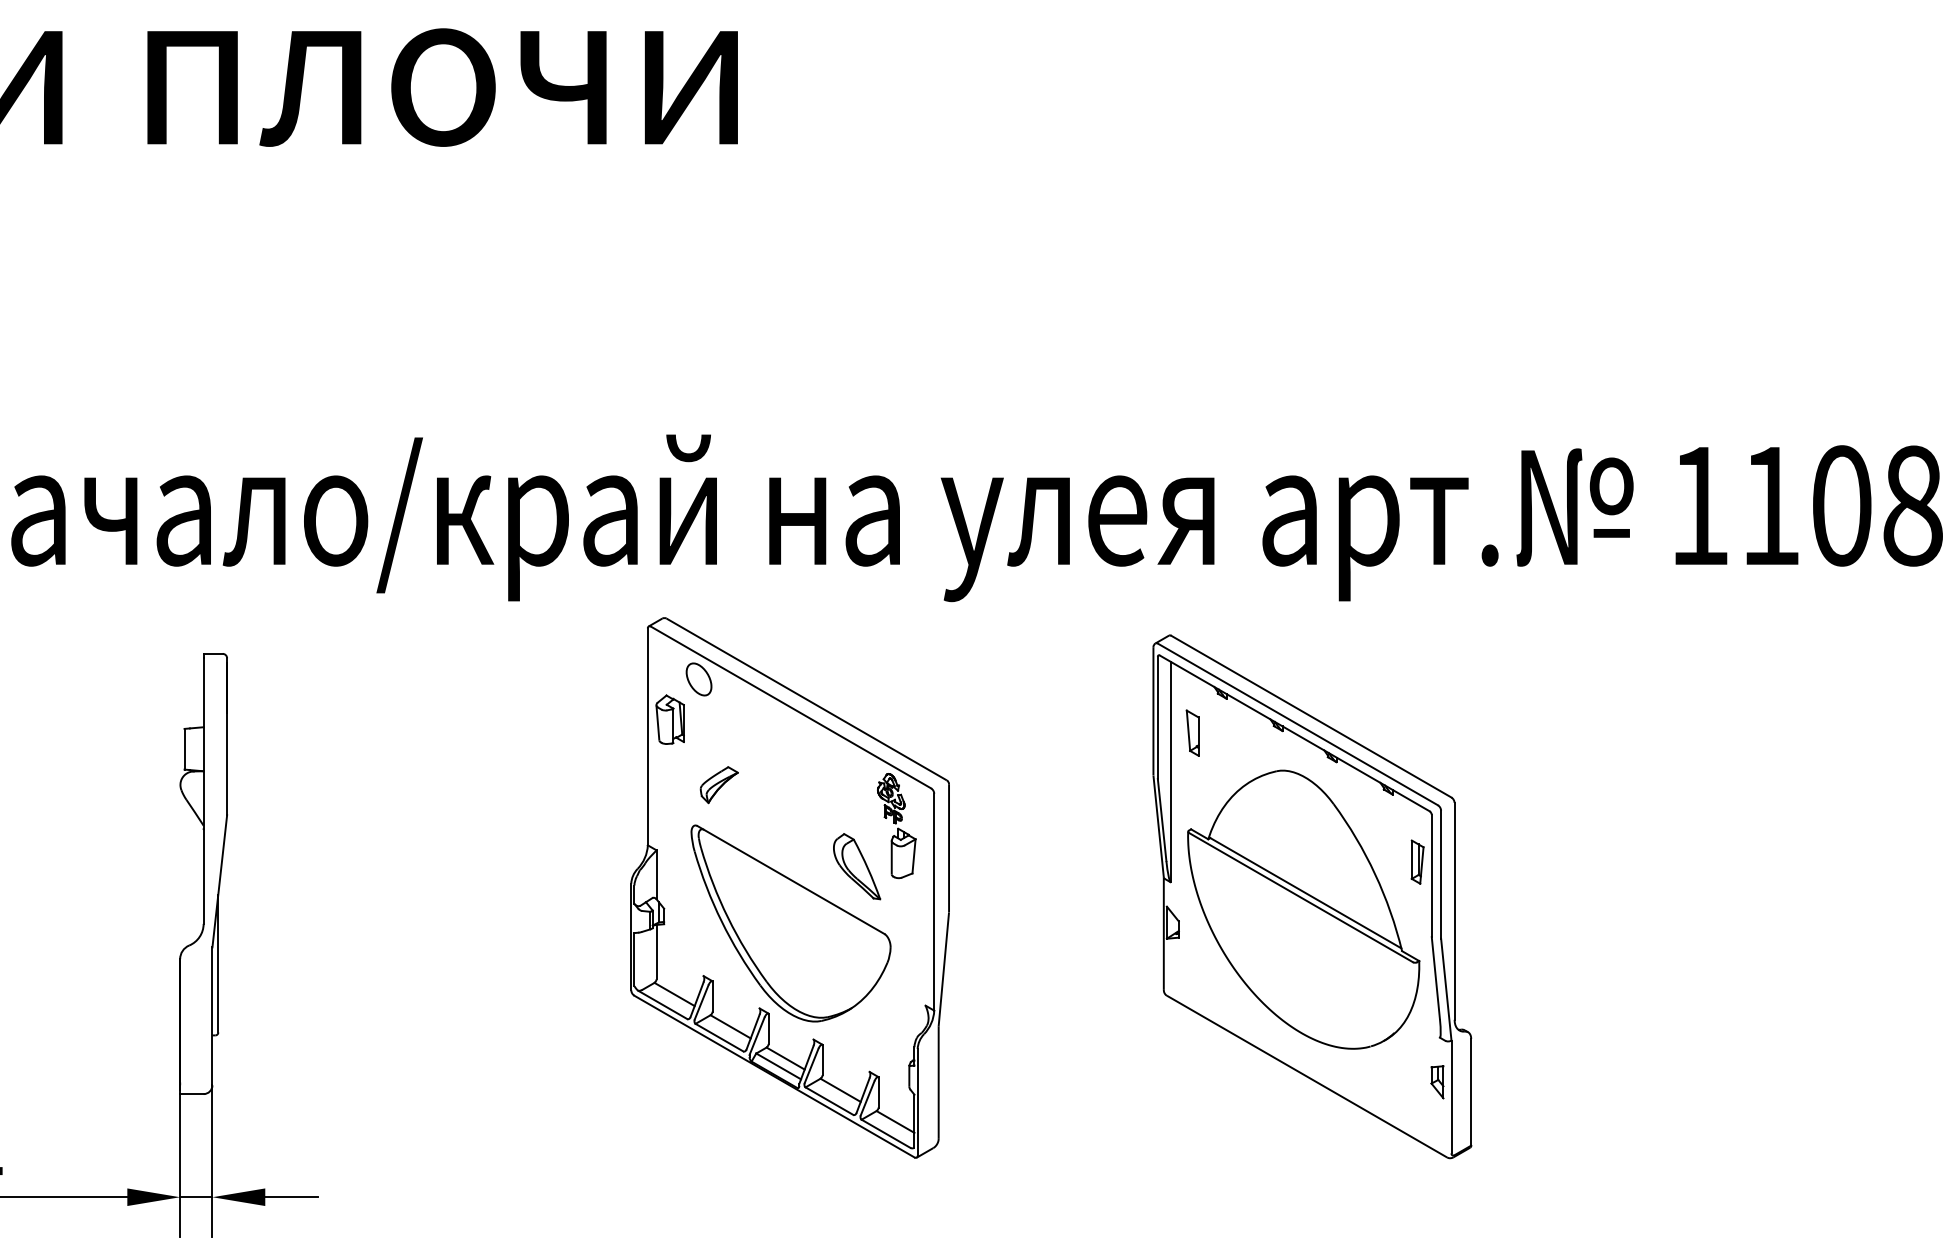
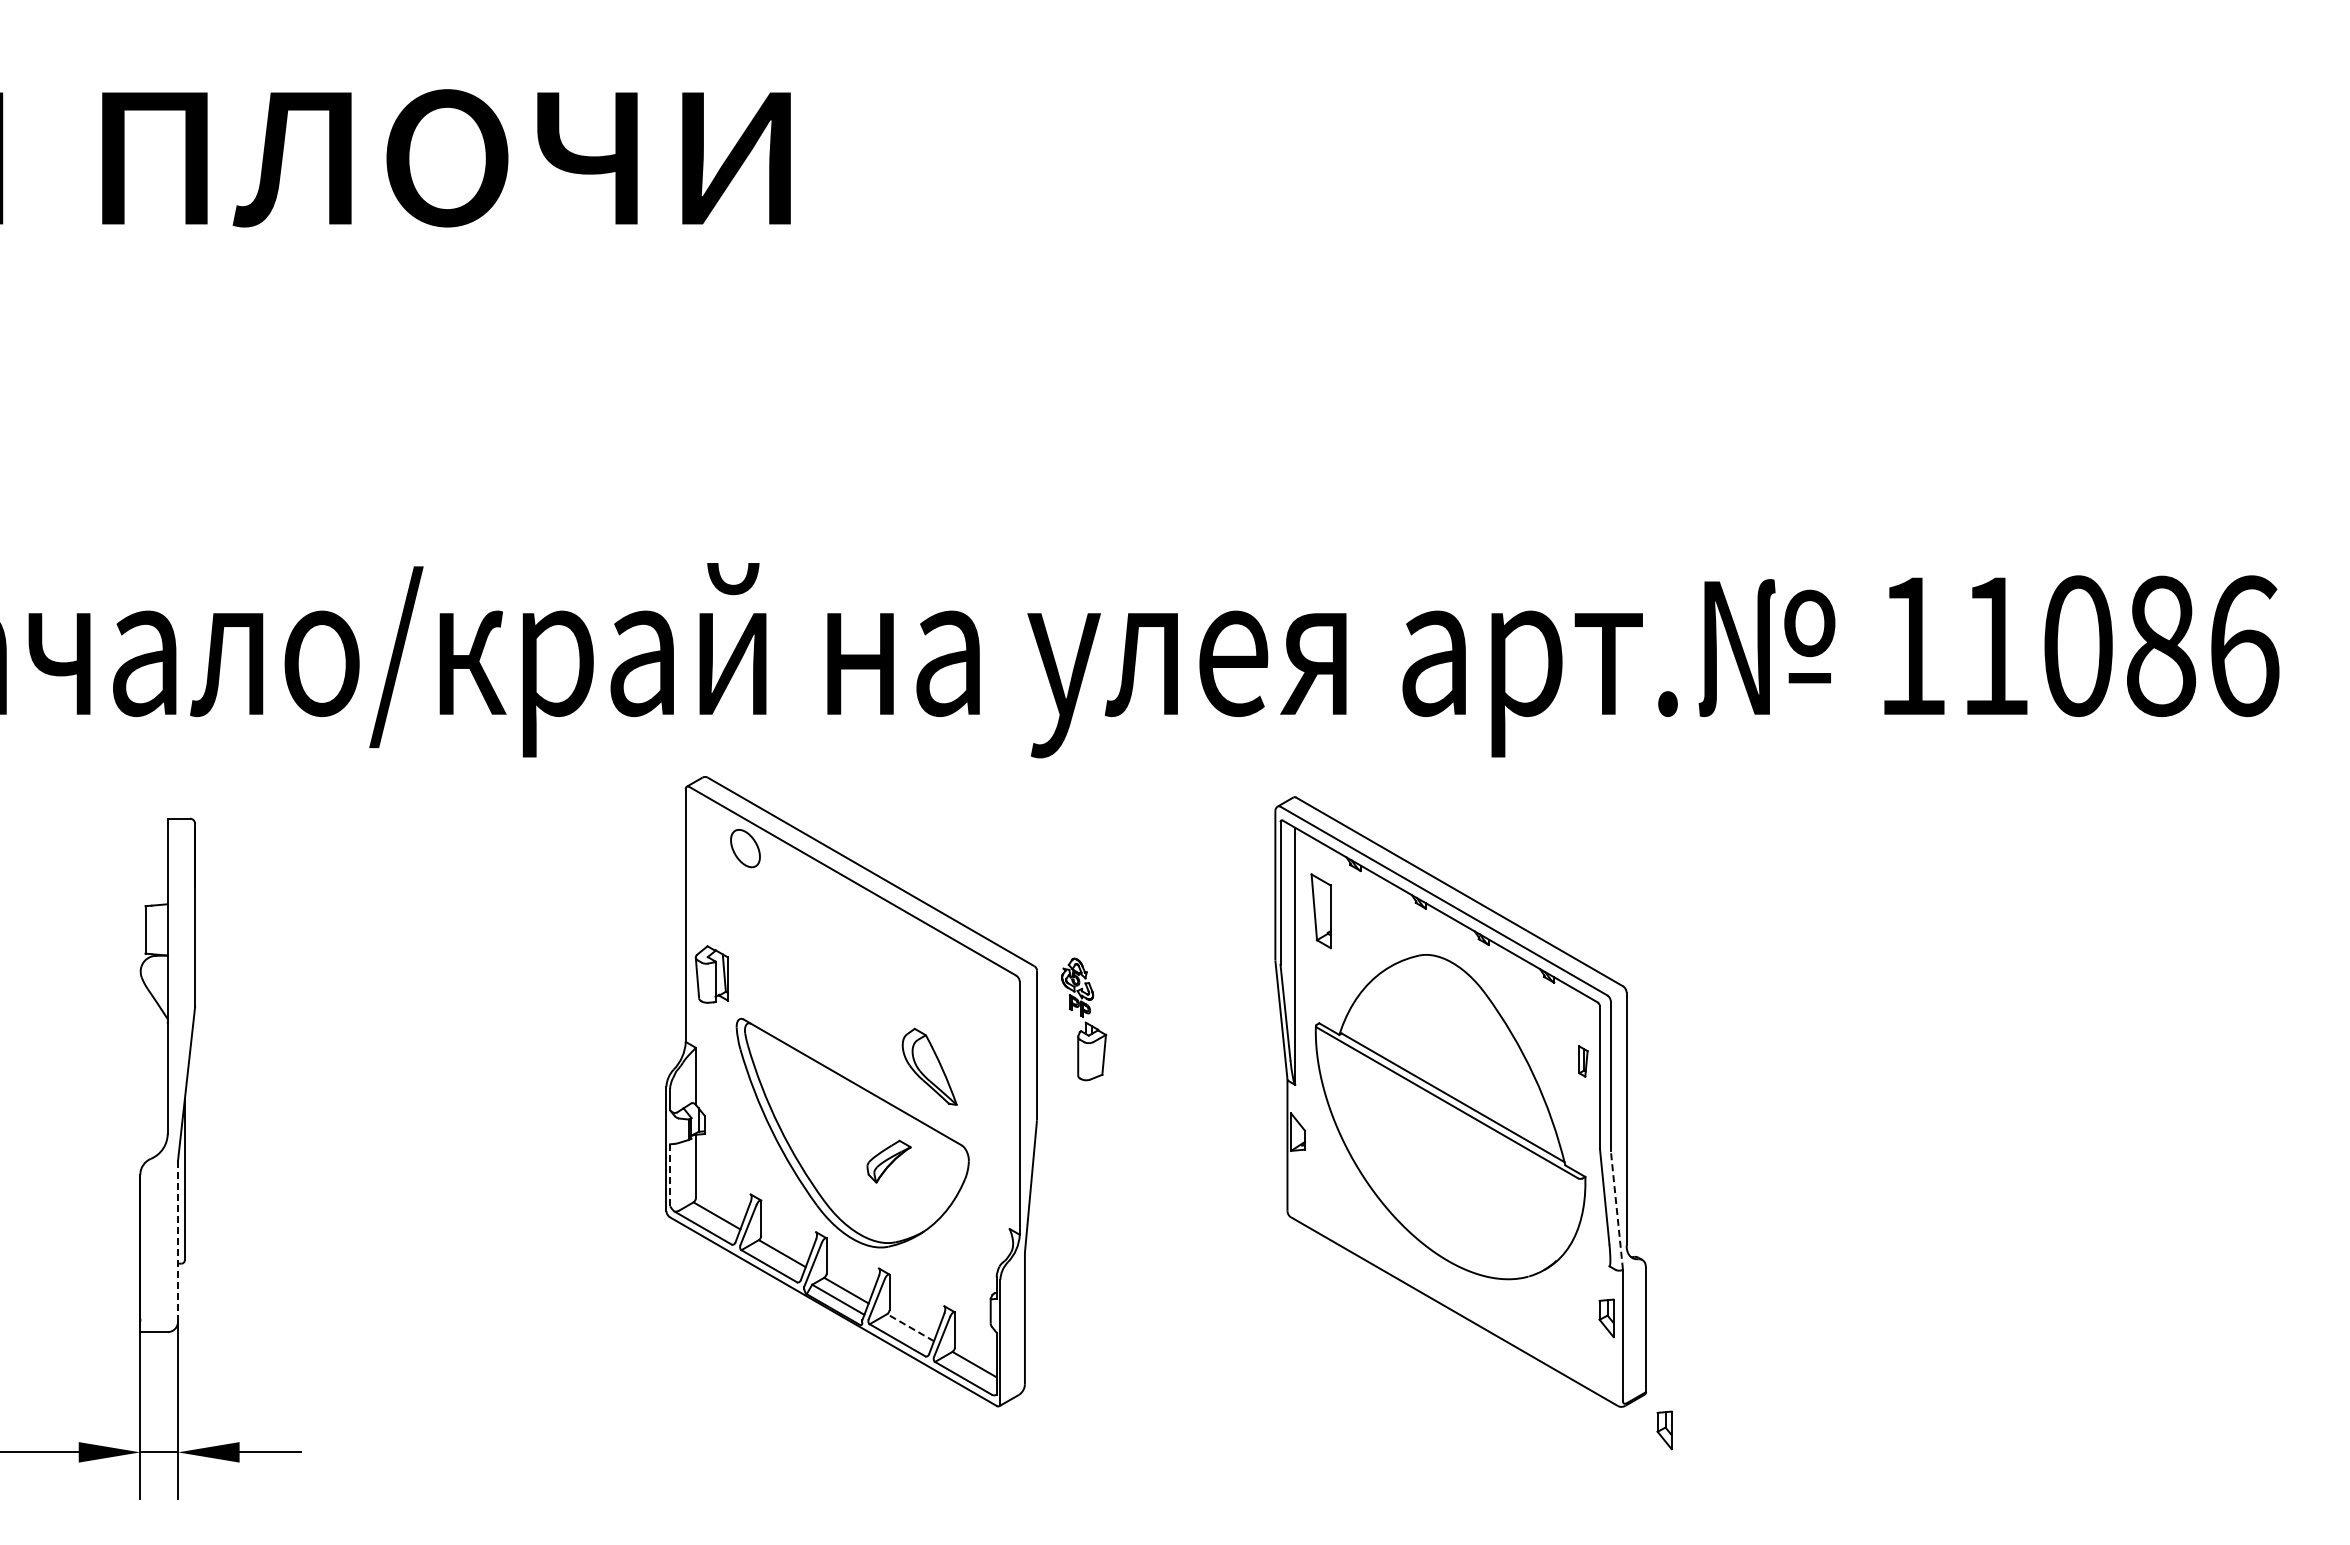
part: (669, 719) -> (711, 974), moved
part: (1192, 732) -> (1320, 910), size x1.4
part: (718, 784) -> (888, 1161), moved
part: (897, 826) -> (1084, 1019), moved
part: (1417, 862) -> (1583, 1061), size x0.6
line: (634, 959) -> (670, 1175), solid -> dashed
line: (1445, 989) -> (1616, 1210), solid -> dashed
line: (212, 1016) -> (178, 1241), solid -> dashed
line: (840, 1090) -> (910, 1327), solid -> dashed
part: (1487, 1178) -> (1664, 1430), added

